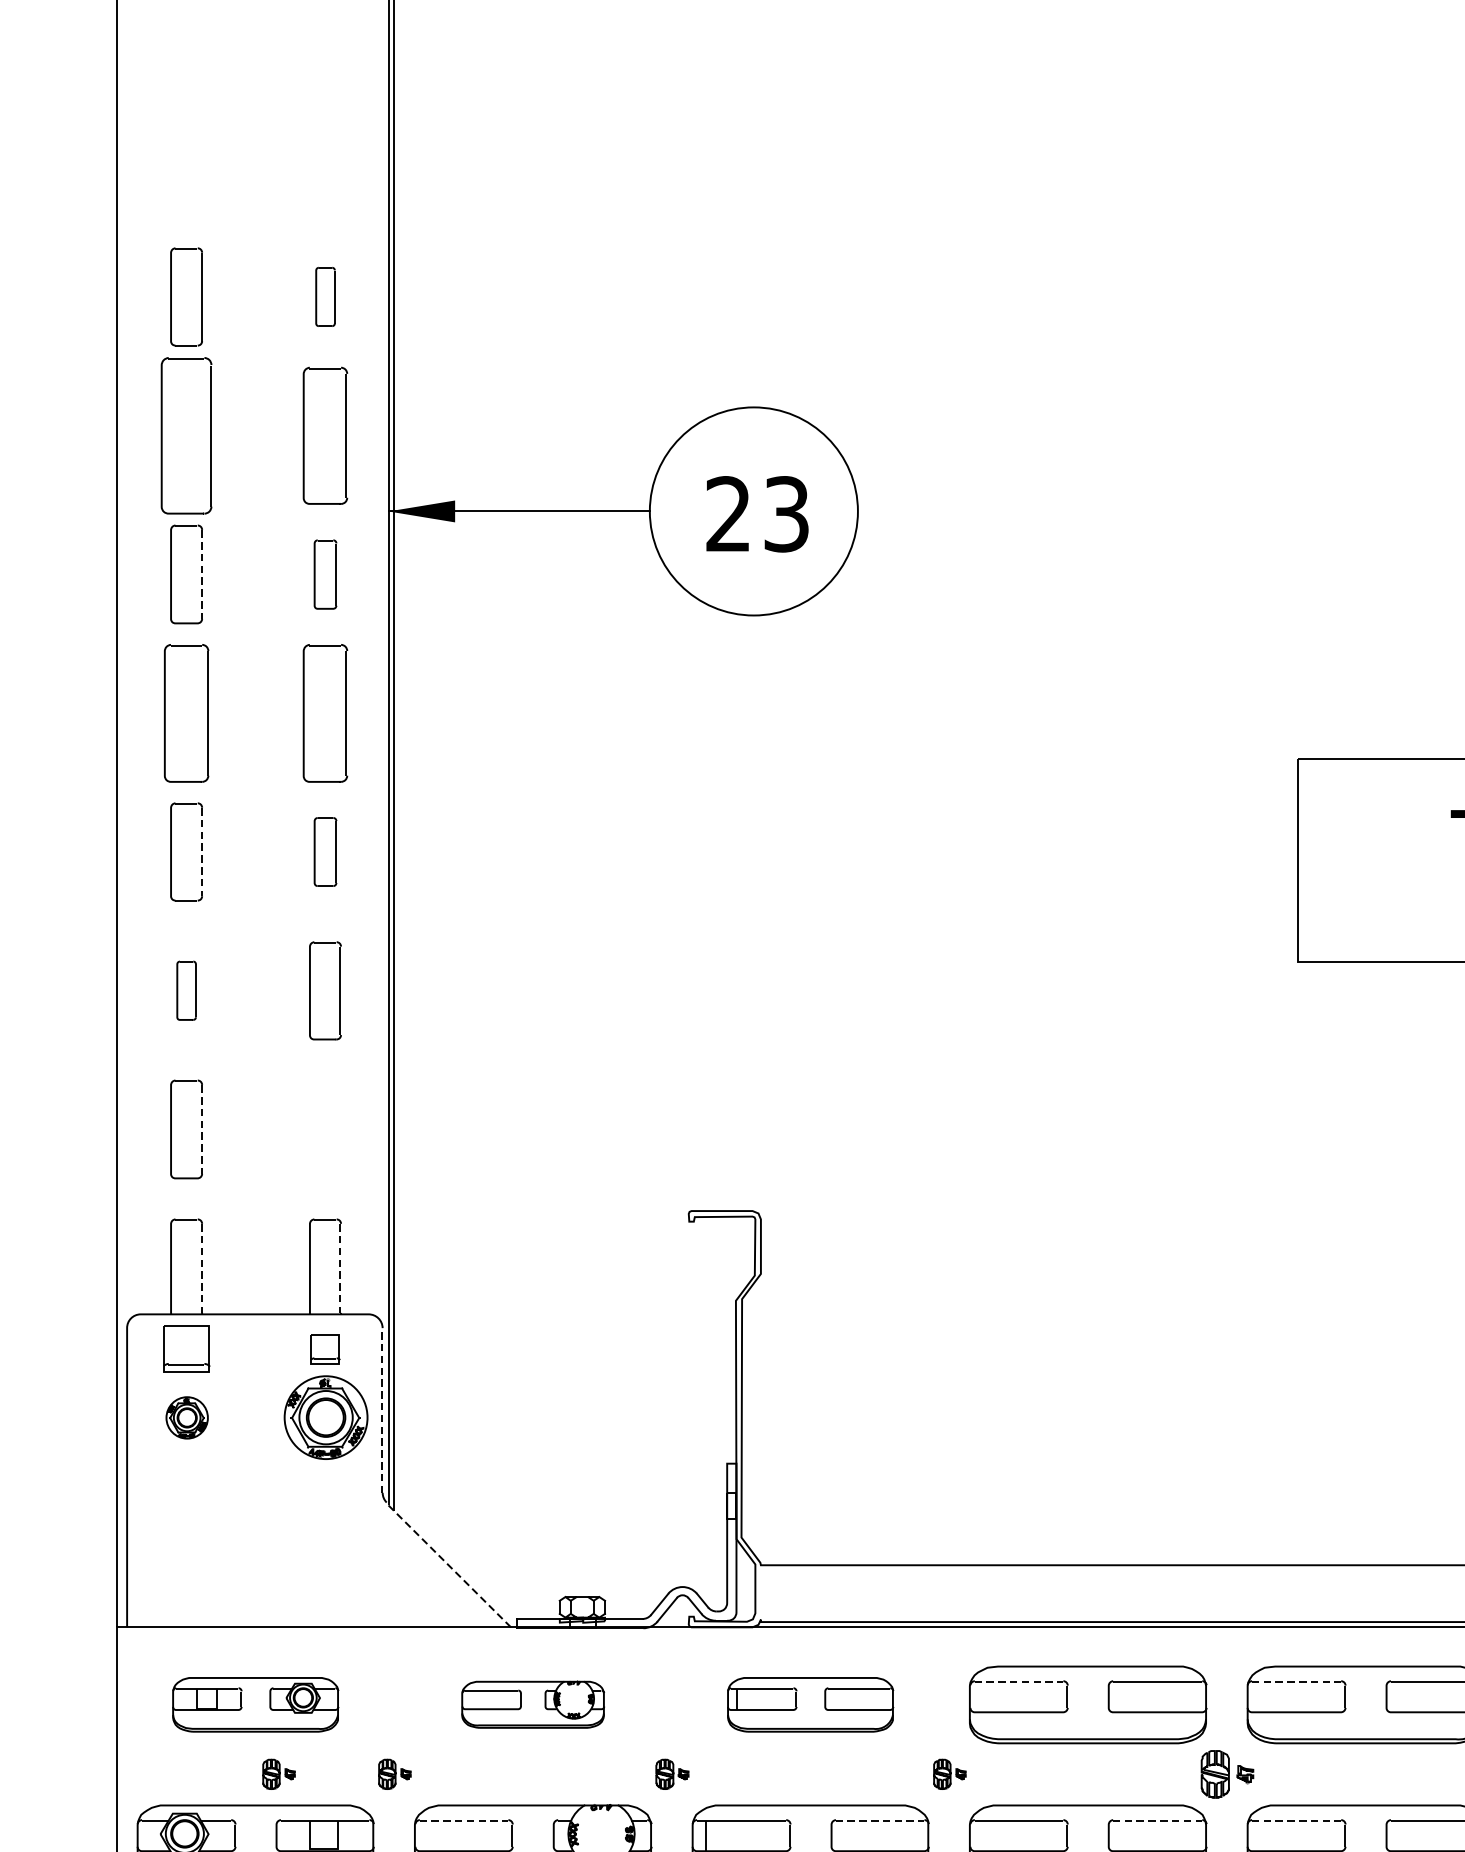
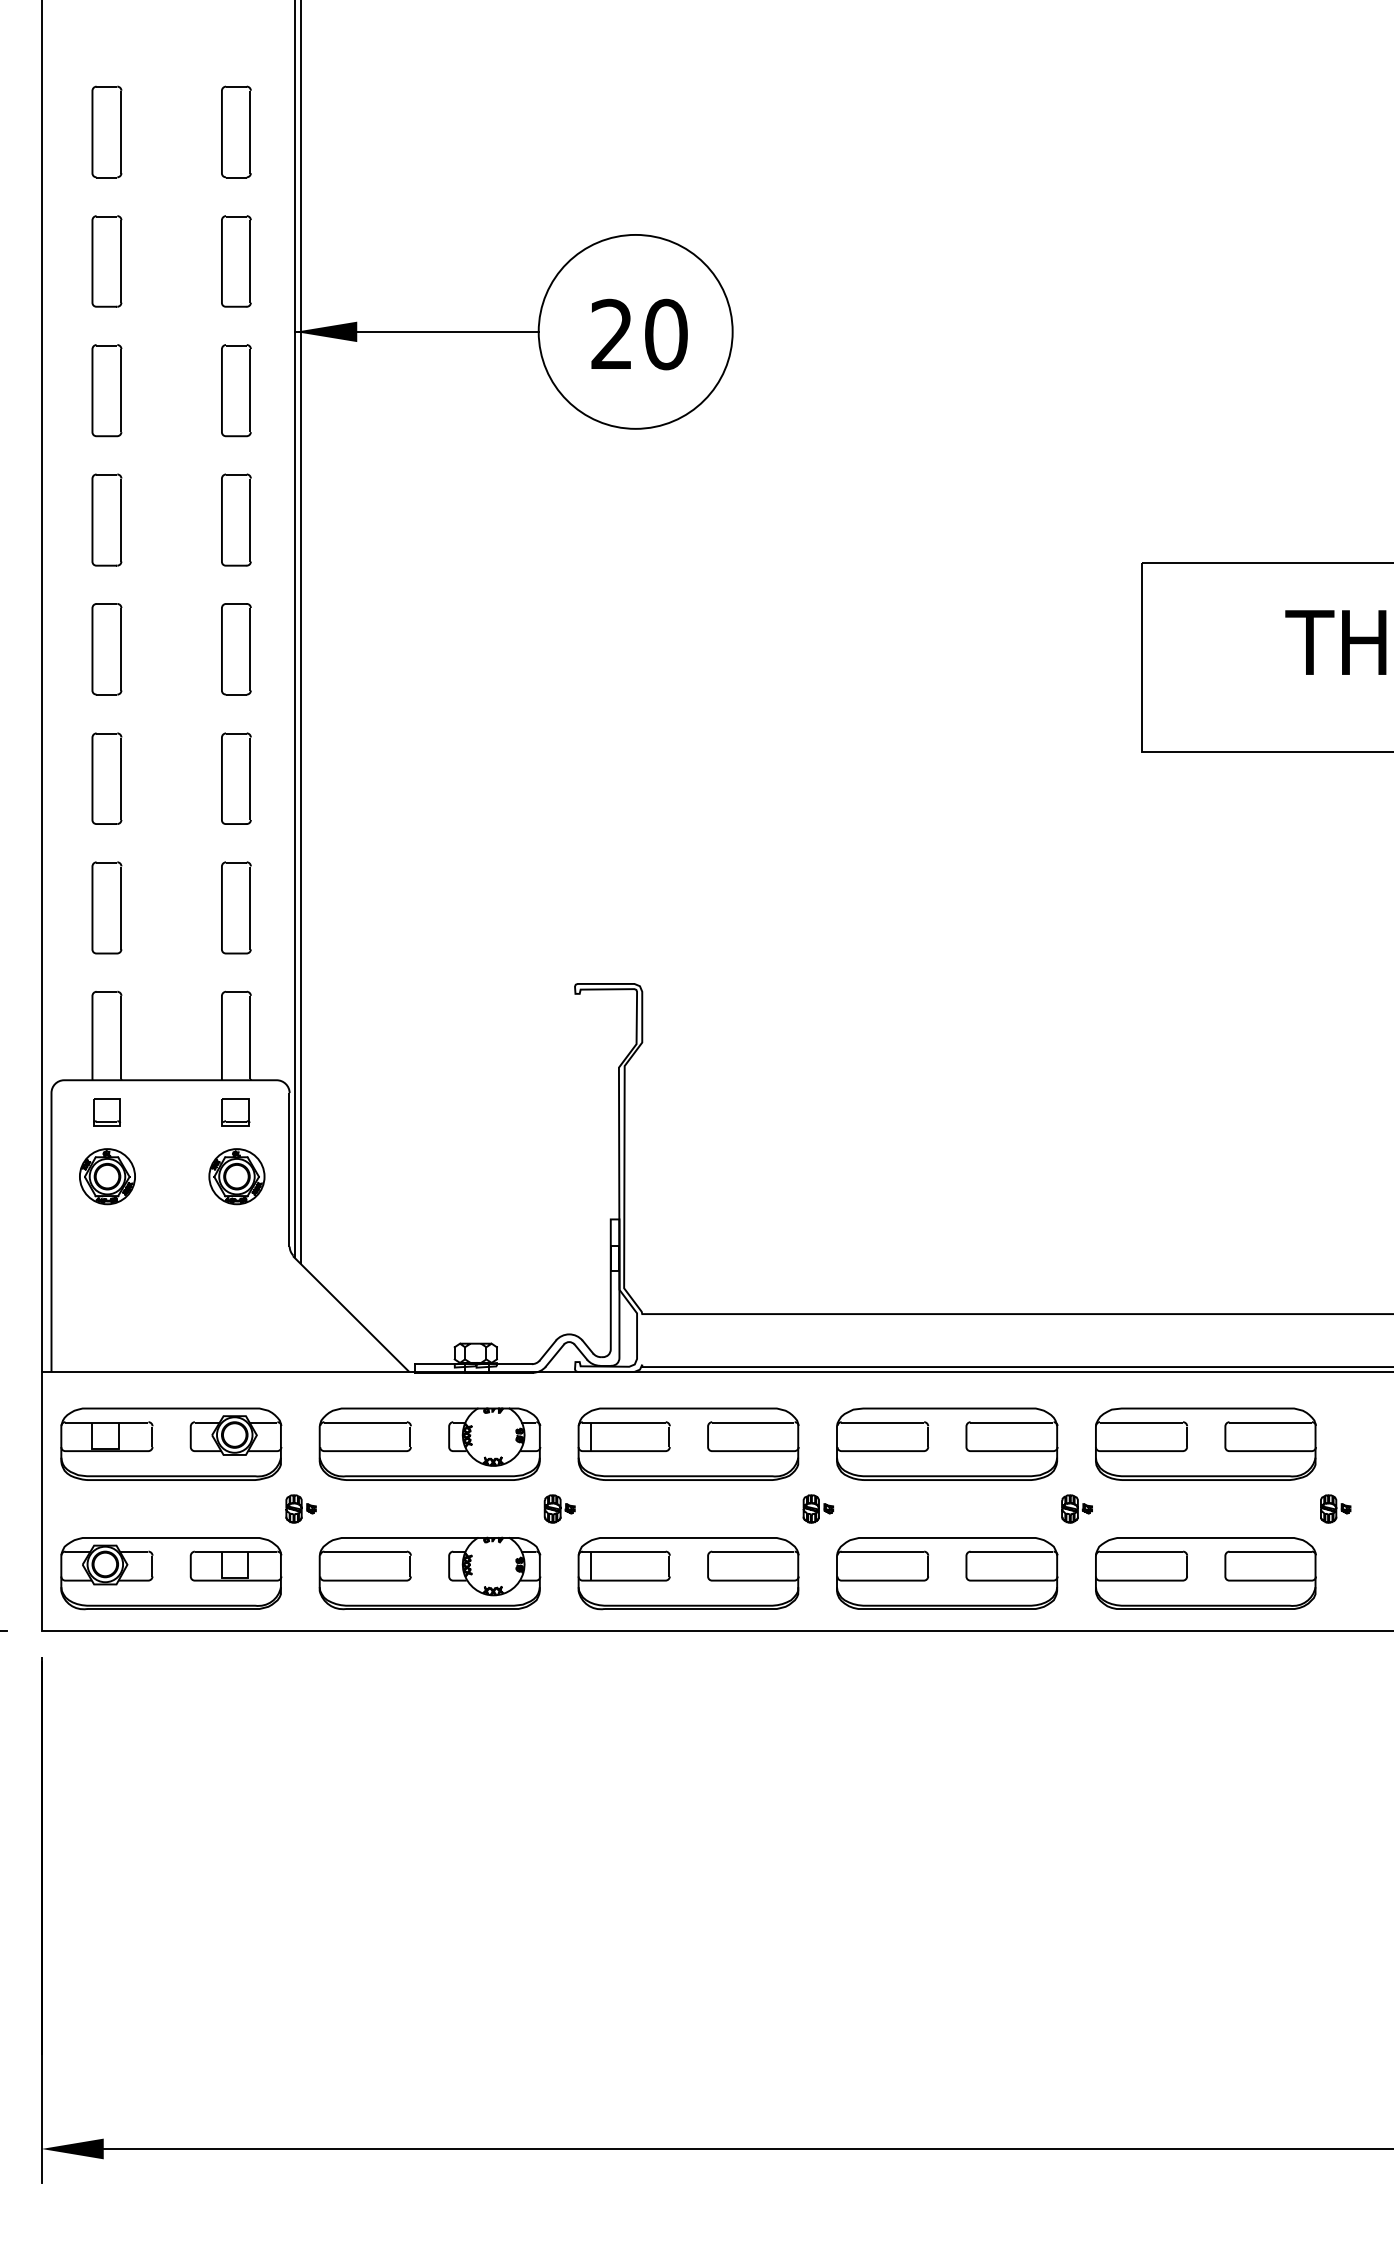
part: (325, 296) -> (236, 131), size x1.67
part: (186, 435) -> (106, 261), size x0.62
part: (325, 435) -> (236, 261), size x0.71
text: (786, 514) -> (666, 334), 23 -> 20
line: (201, 574) -> (120, 390), dashed -> solid
part: (325, 574) -> (236, 390), size x1.43
part: (186, 712) -> (106, 519), size x0.71
part: (325, 712) -> (236, 519), size x0.71
part: (325, 852) -> (236, 649), size x1.43
line: (201, 853) -> (120, 650), dashed -> solid
part: (186, 990) -> (106, 778), size x1.67
part: (325, 1129) -> (236, 907), added
line: (201, 1130) -> (120, 908), dashed -> solid
line: (201, 1268) -> (120, 1037), dashed -> solid
line: (340, 1268) -> (250, 1037), dashed -> solid
part: (186, 1348) -> (106, 1112), size x0.62
line: (382, 1411) -> (289, 1170), dashed -> solid
part: (187, 1417) -> (107, 1176), size x1.43
part: (325, 1417) -> (236, 1176), size x0.71
line: (447, 1564) -> (350, 1313), dashed -> solid
line: (1019, 1681) -> (883, 1422), dashed -> solid
line: (1296, 1681) -> (1141, 1422), dashed -> solid
part: (255, 1704) -> (171, 1443), size x1.43
part: (532, 1704) -> (429, 1443), size x1.67
part: (810, 1704) -> (688, 1443), size x1.43
part: (278, 1773) -> (192, 1508), removed
part: (1226, 1773) -> (1076, 1508), size x0.62
line: (464, 1821) -> (365, 1552), dashed -> solid
line: (880, 1821) -> (753, 1552), dashed -> solid
line: (1157, 1821) -> (1011, 1552), dashed -> solid
line: (1296, 1821) -> (1141, 1552), dashed -> solid

